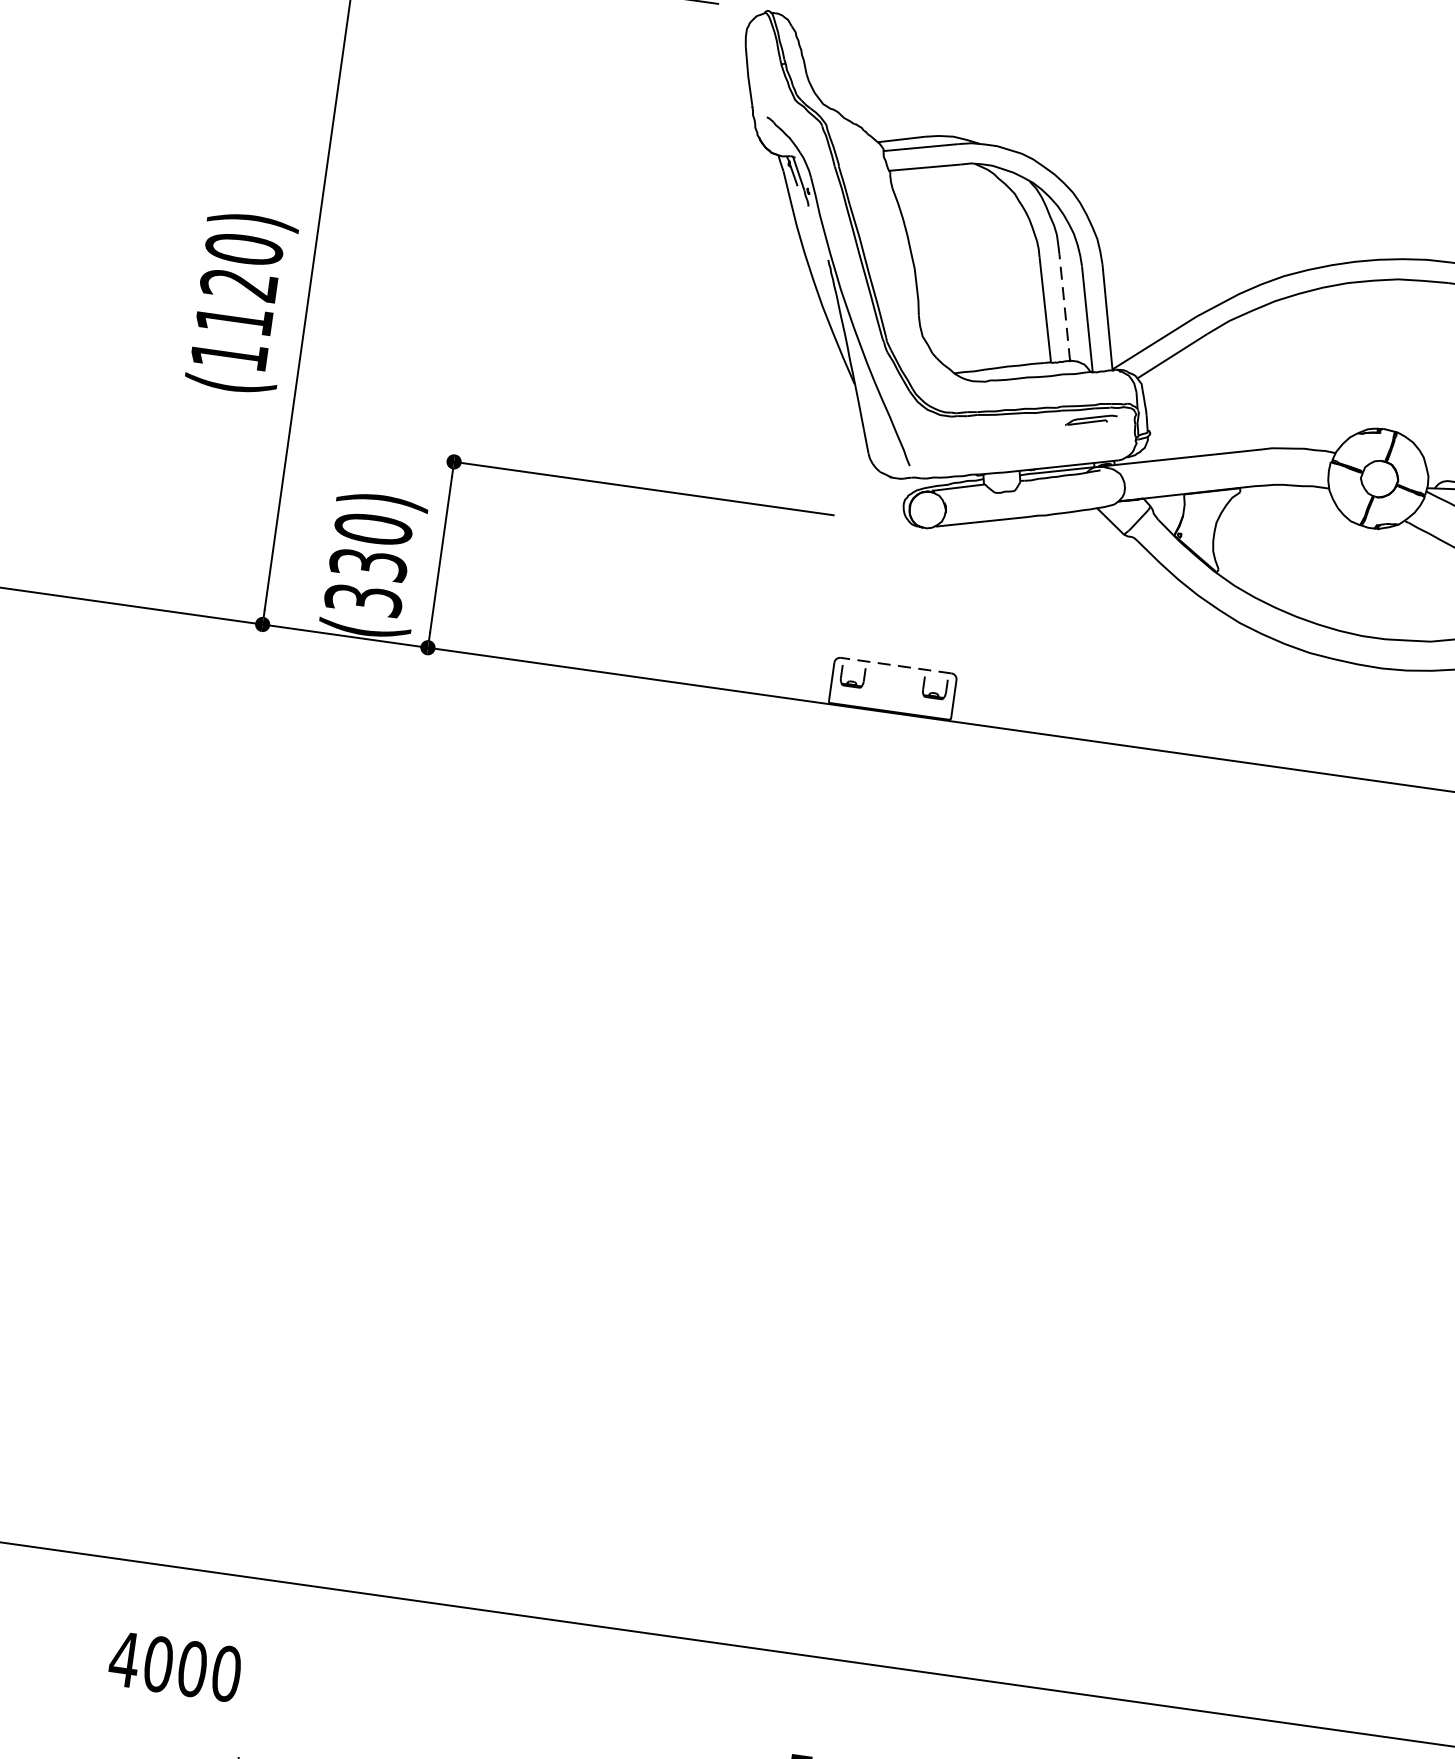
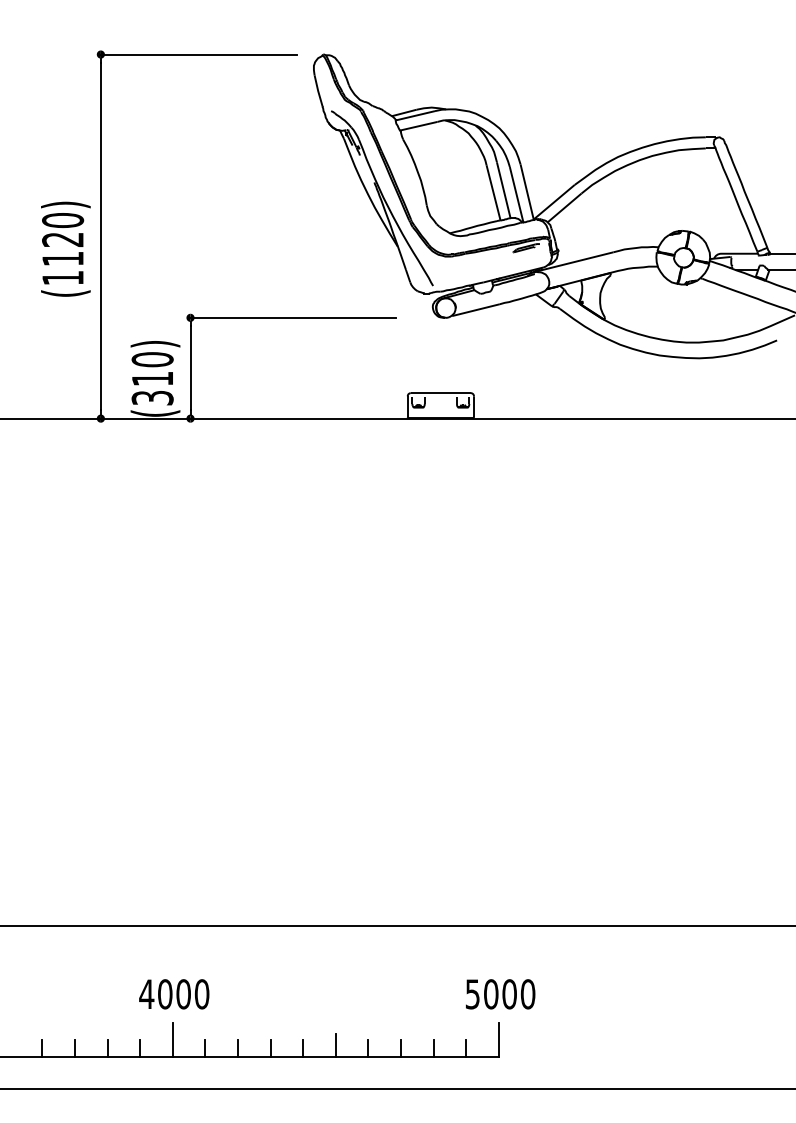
line: (1064, 308) -> (503, 190), dashed -> solid
text: (368, 563) -> (152, 378), (330) -> (310)
line: (895, 666) -> (440, 393), dashed -> solid
text: (175, 1667) -> (174, 994), moved

